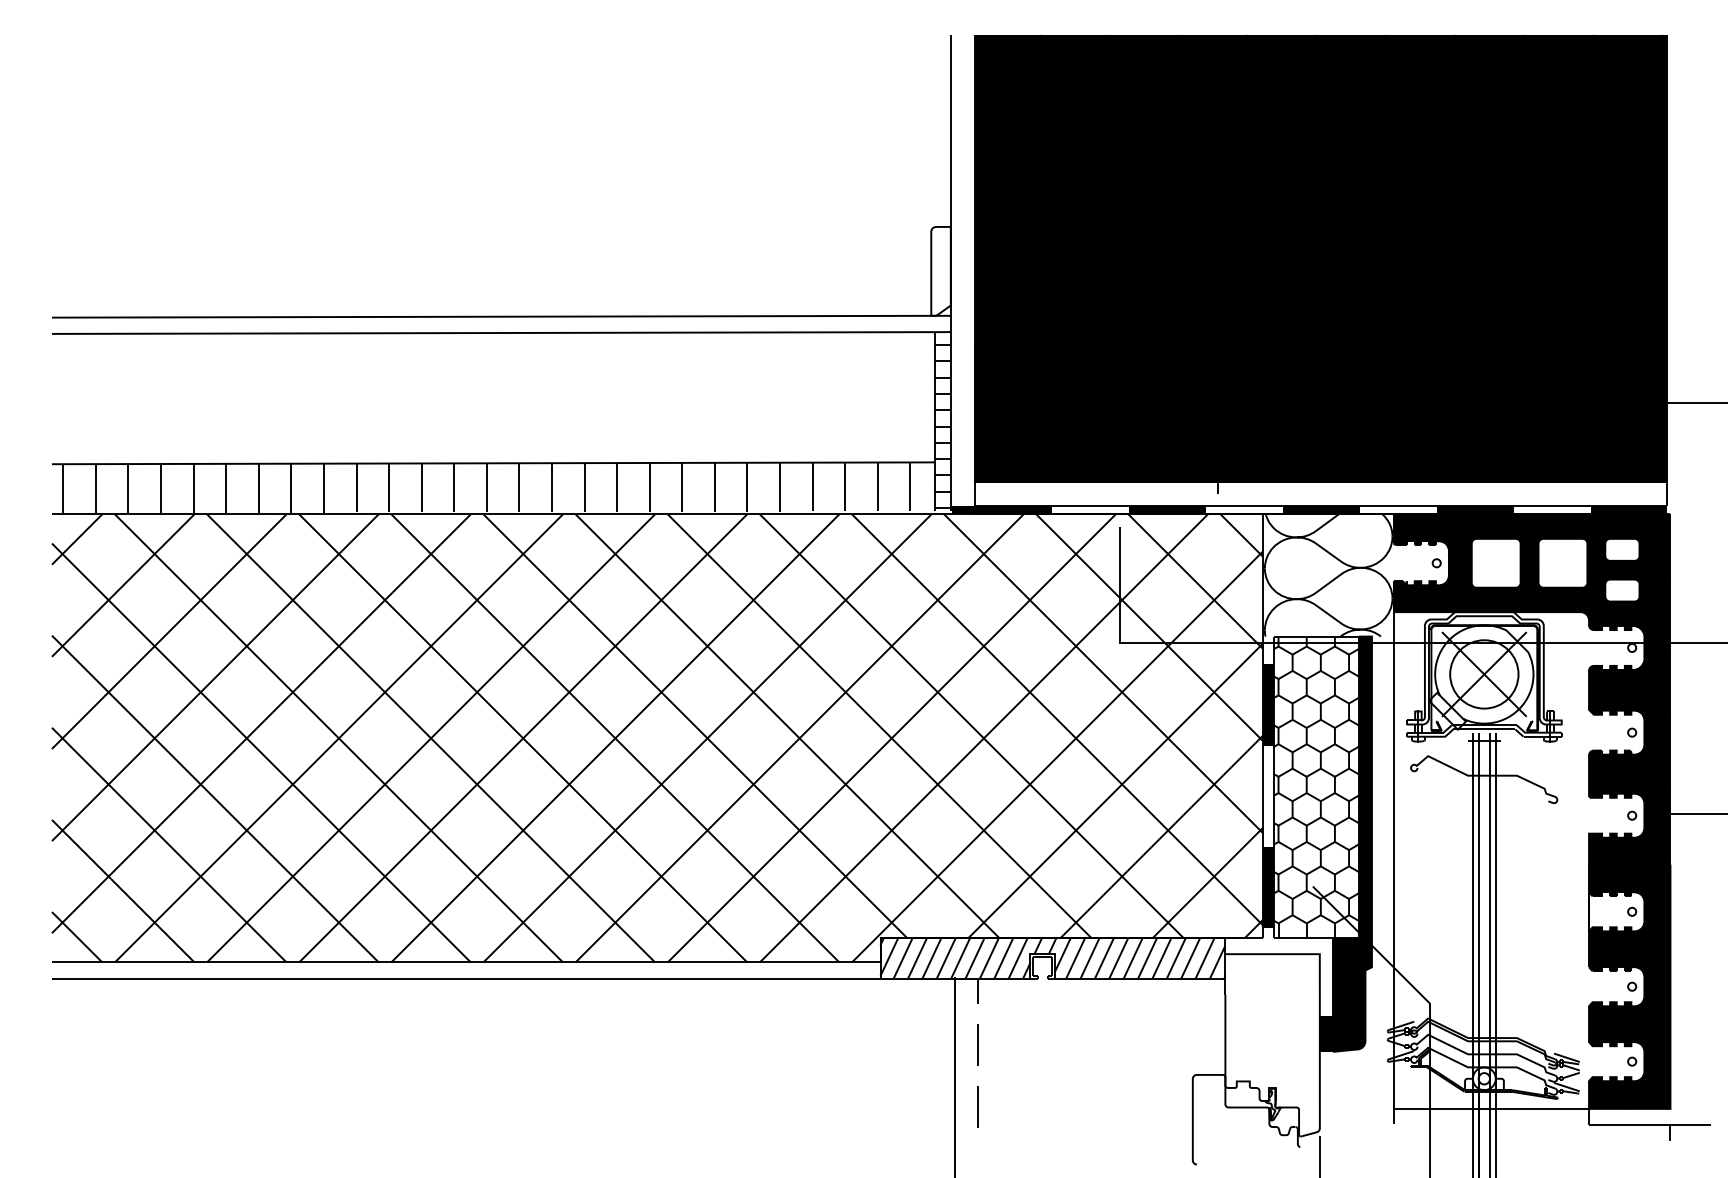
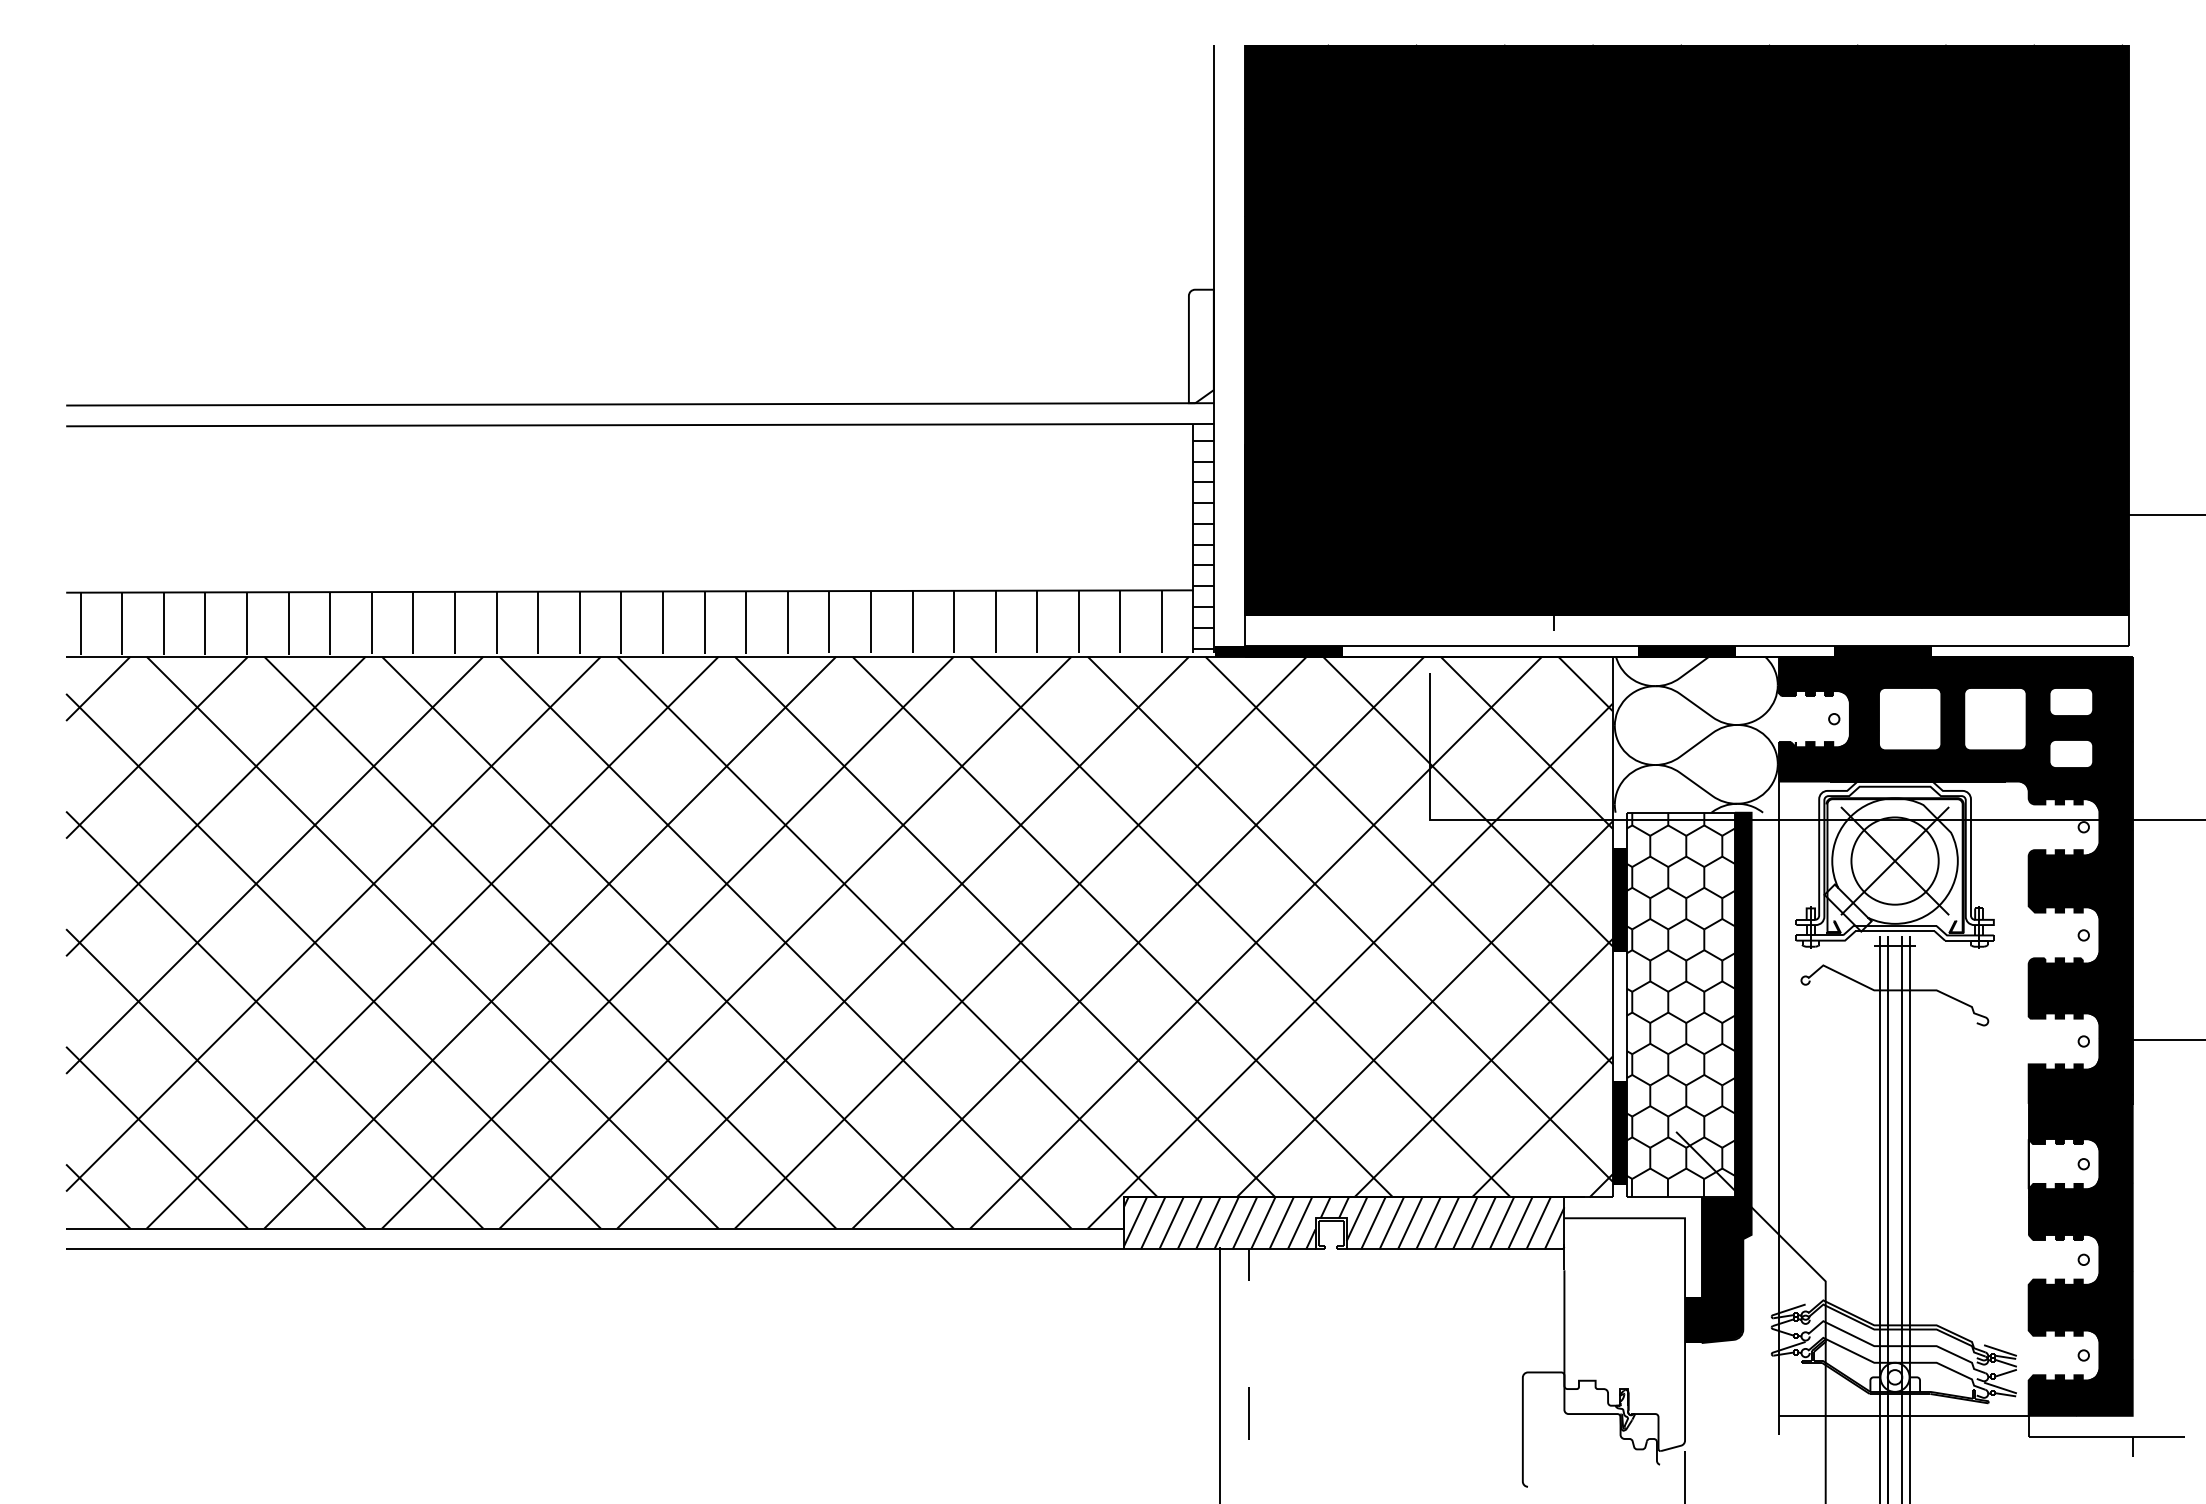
fill: (1167, 510) -> (1490, 651), removed
fill: (1628, 510) -> (2079, 651), removed
line: (977, 1045) -> (1248, 1334), removed

